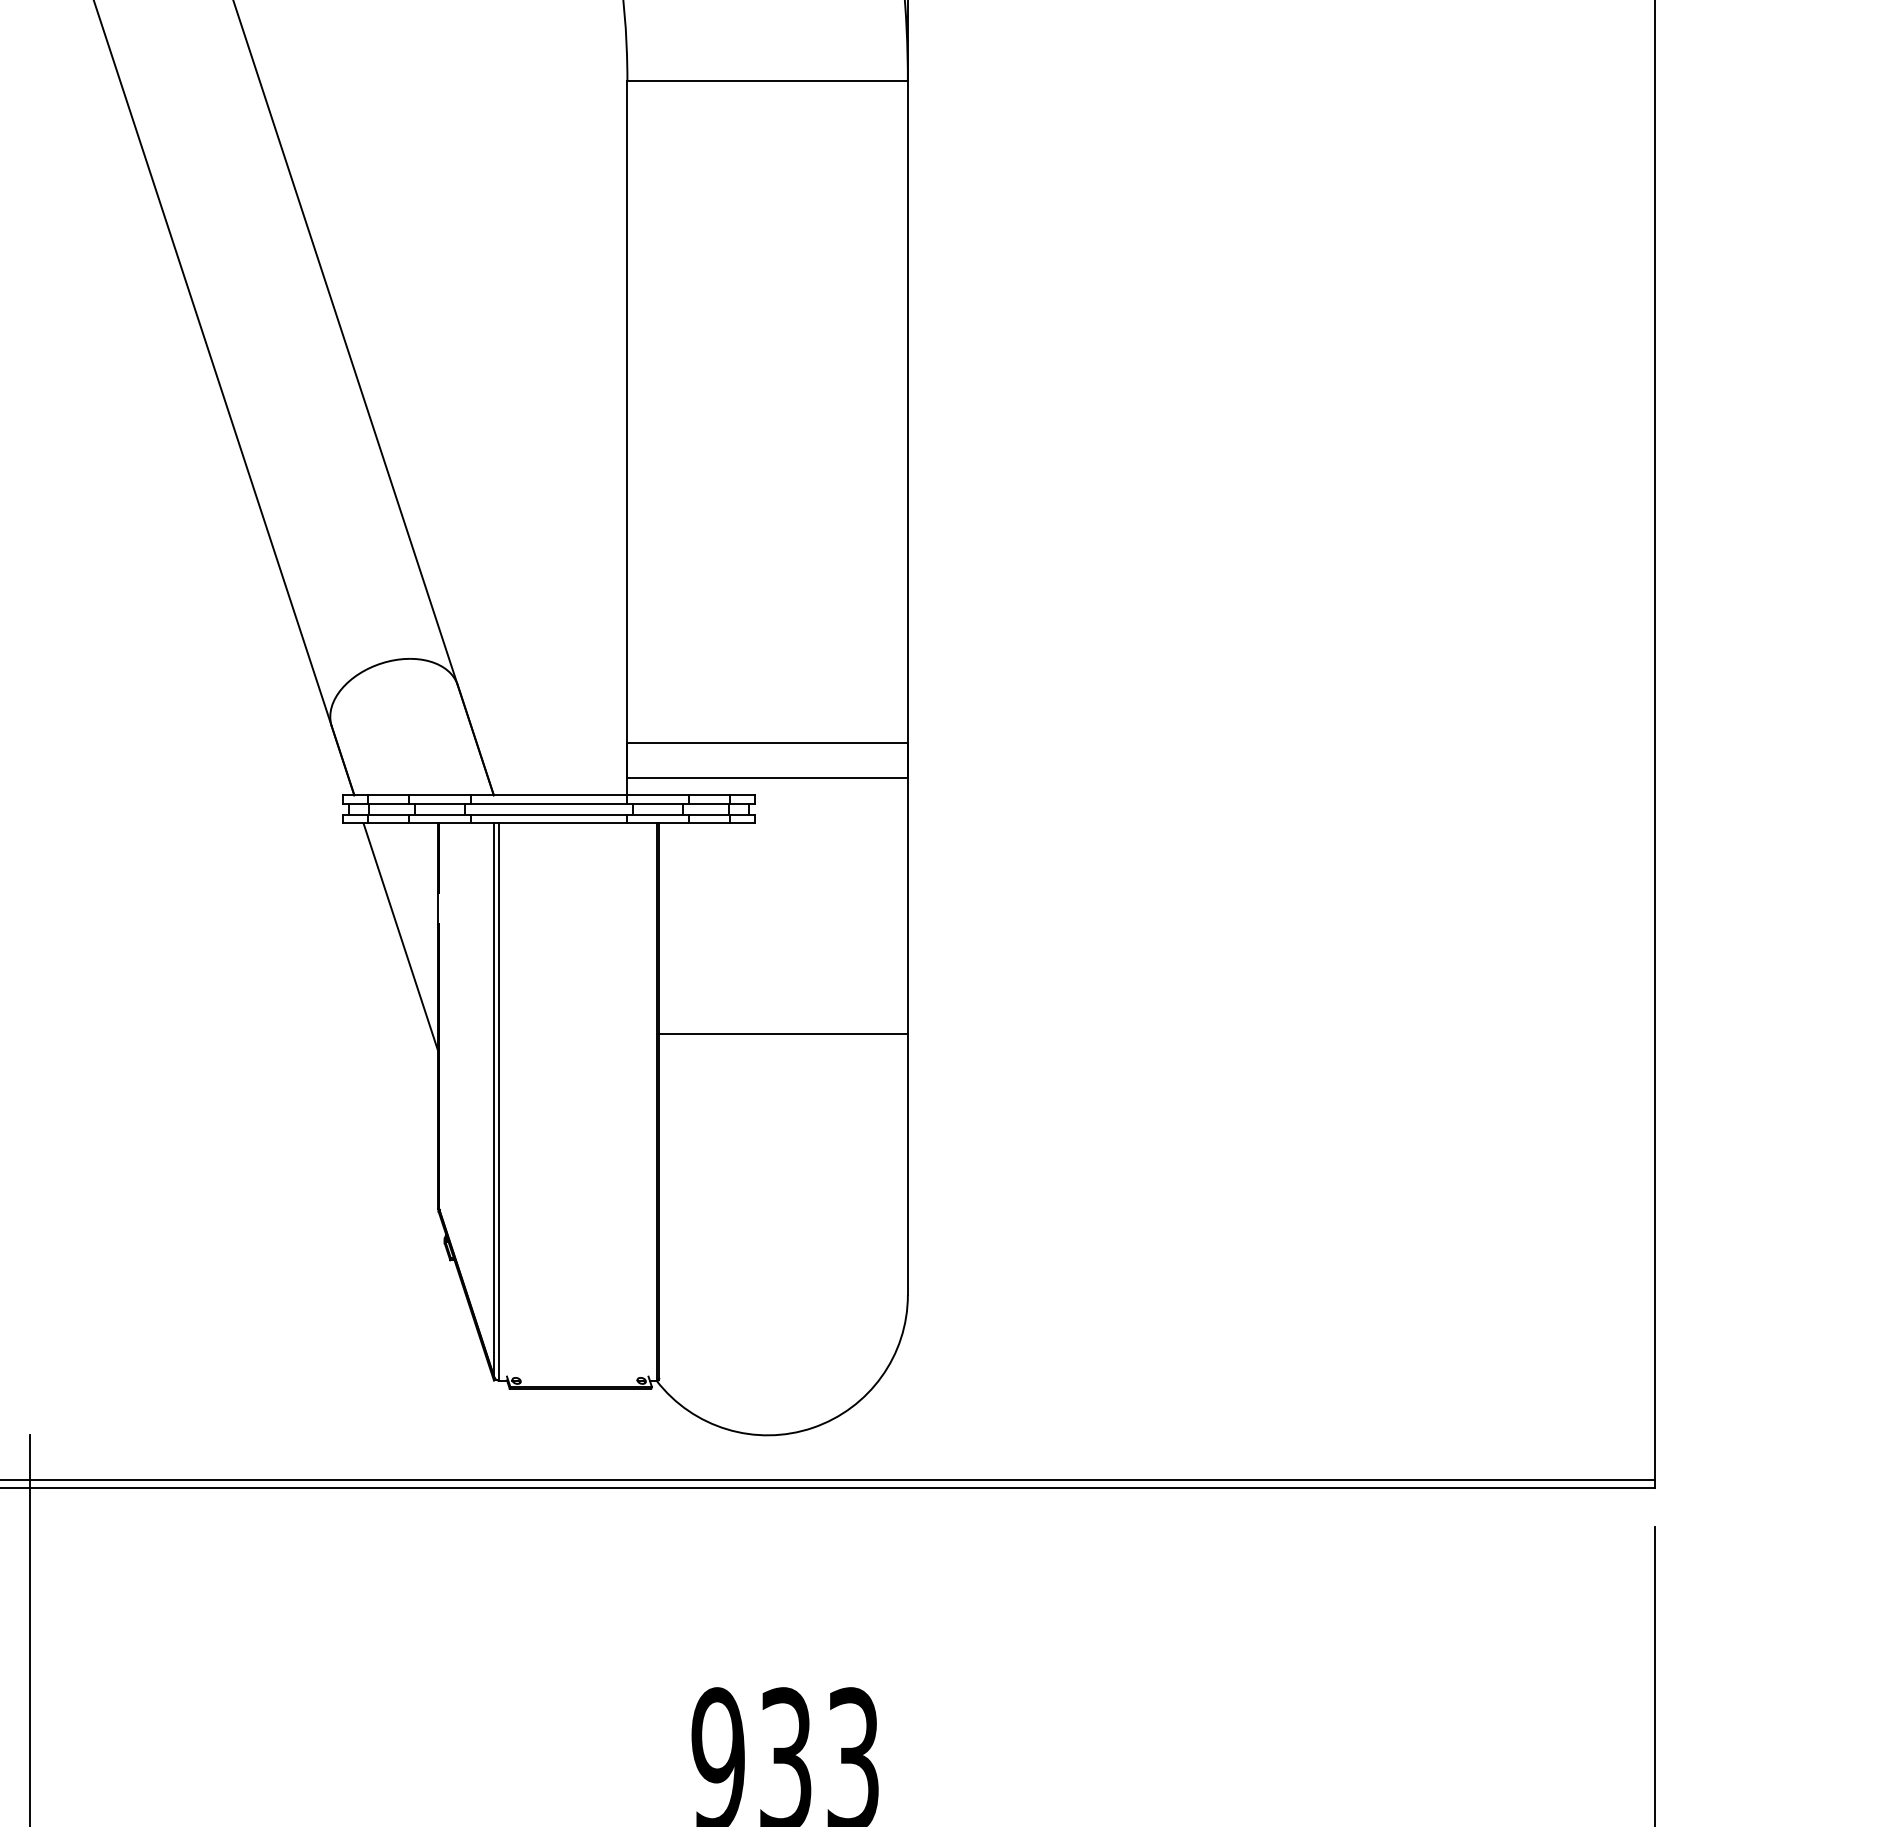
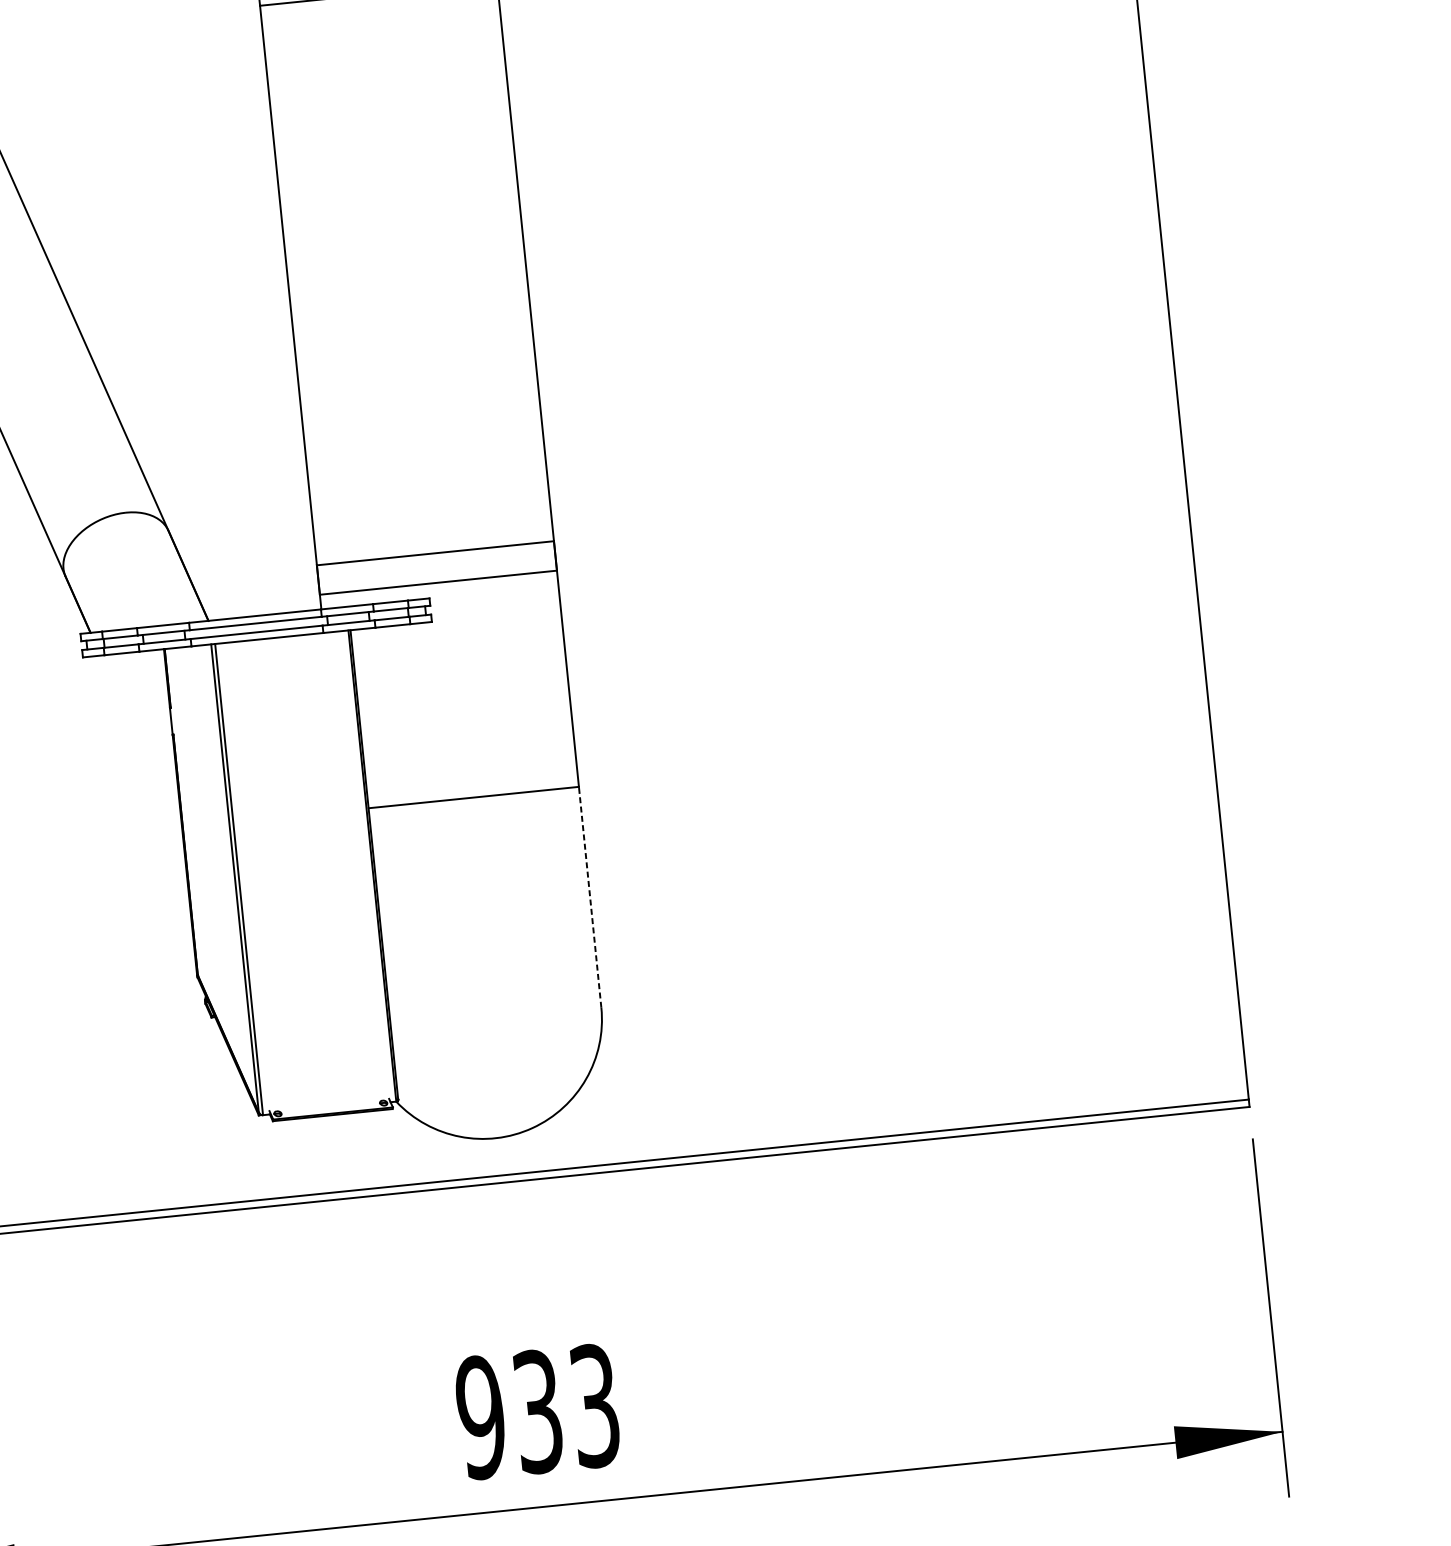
line: (400, 937) -> (141, 749), removed
line: (907, 1164) -> (589, 897), solid -> dashed

